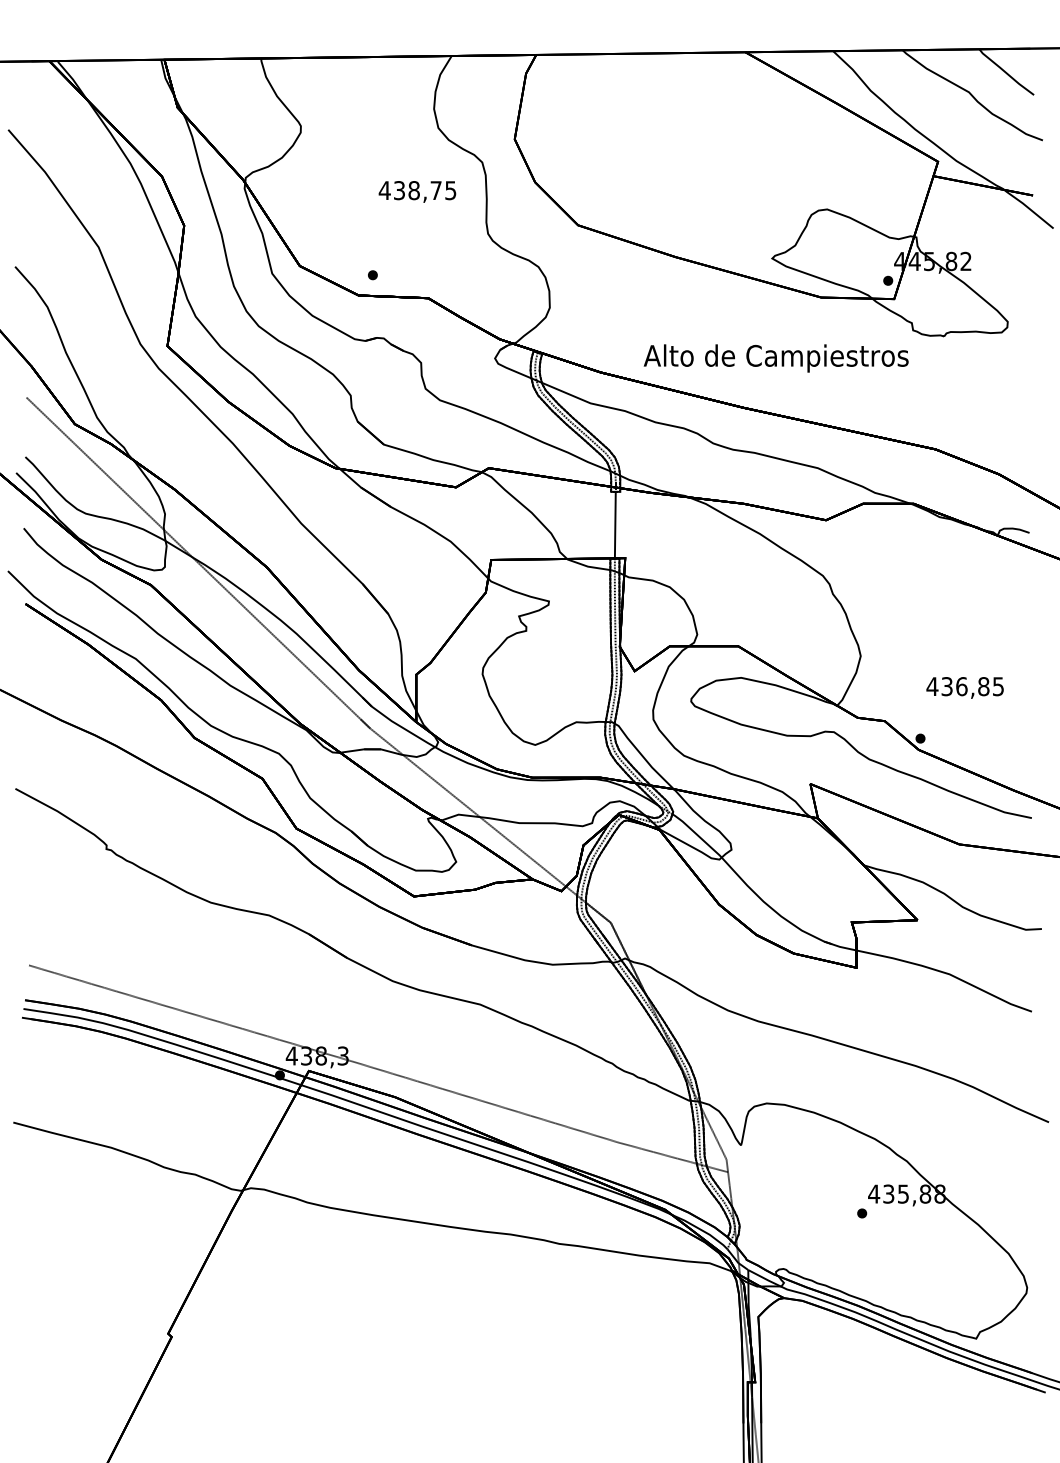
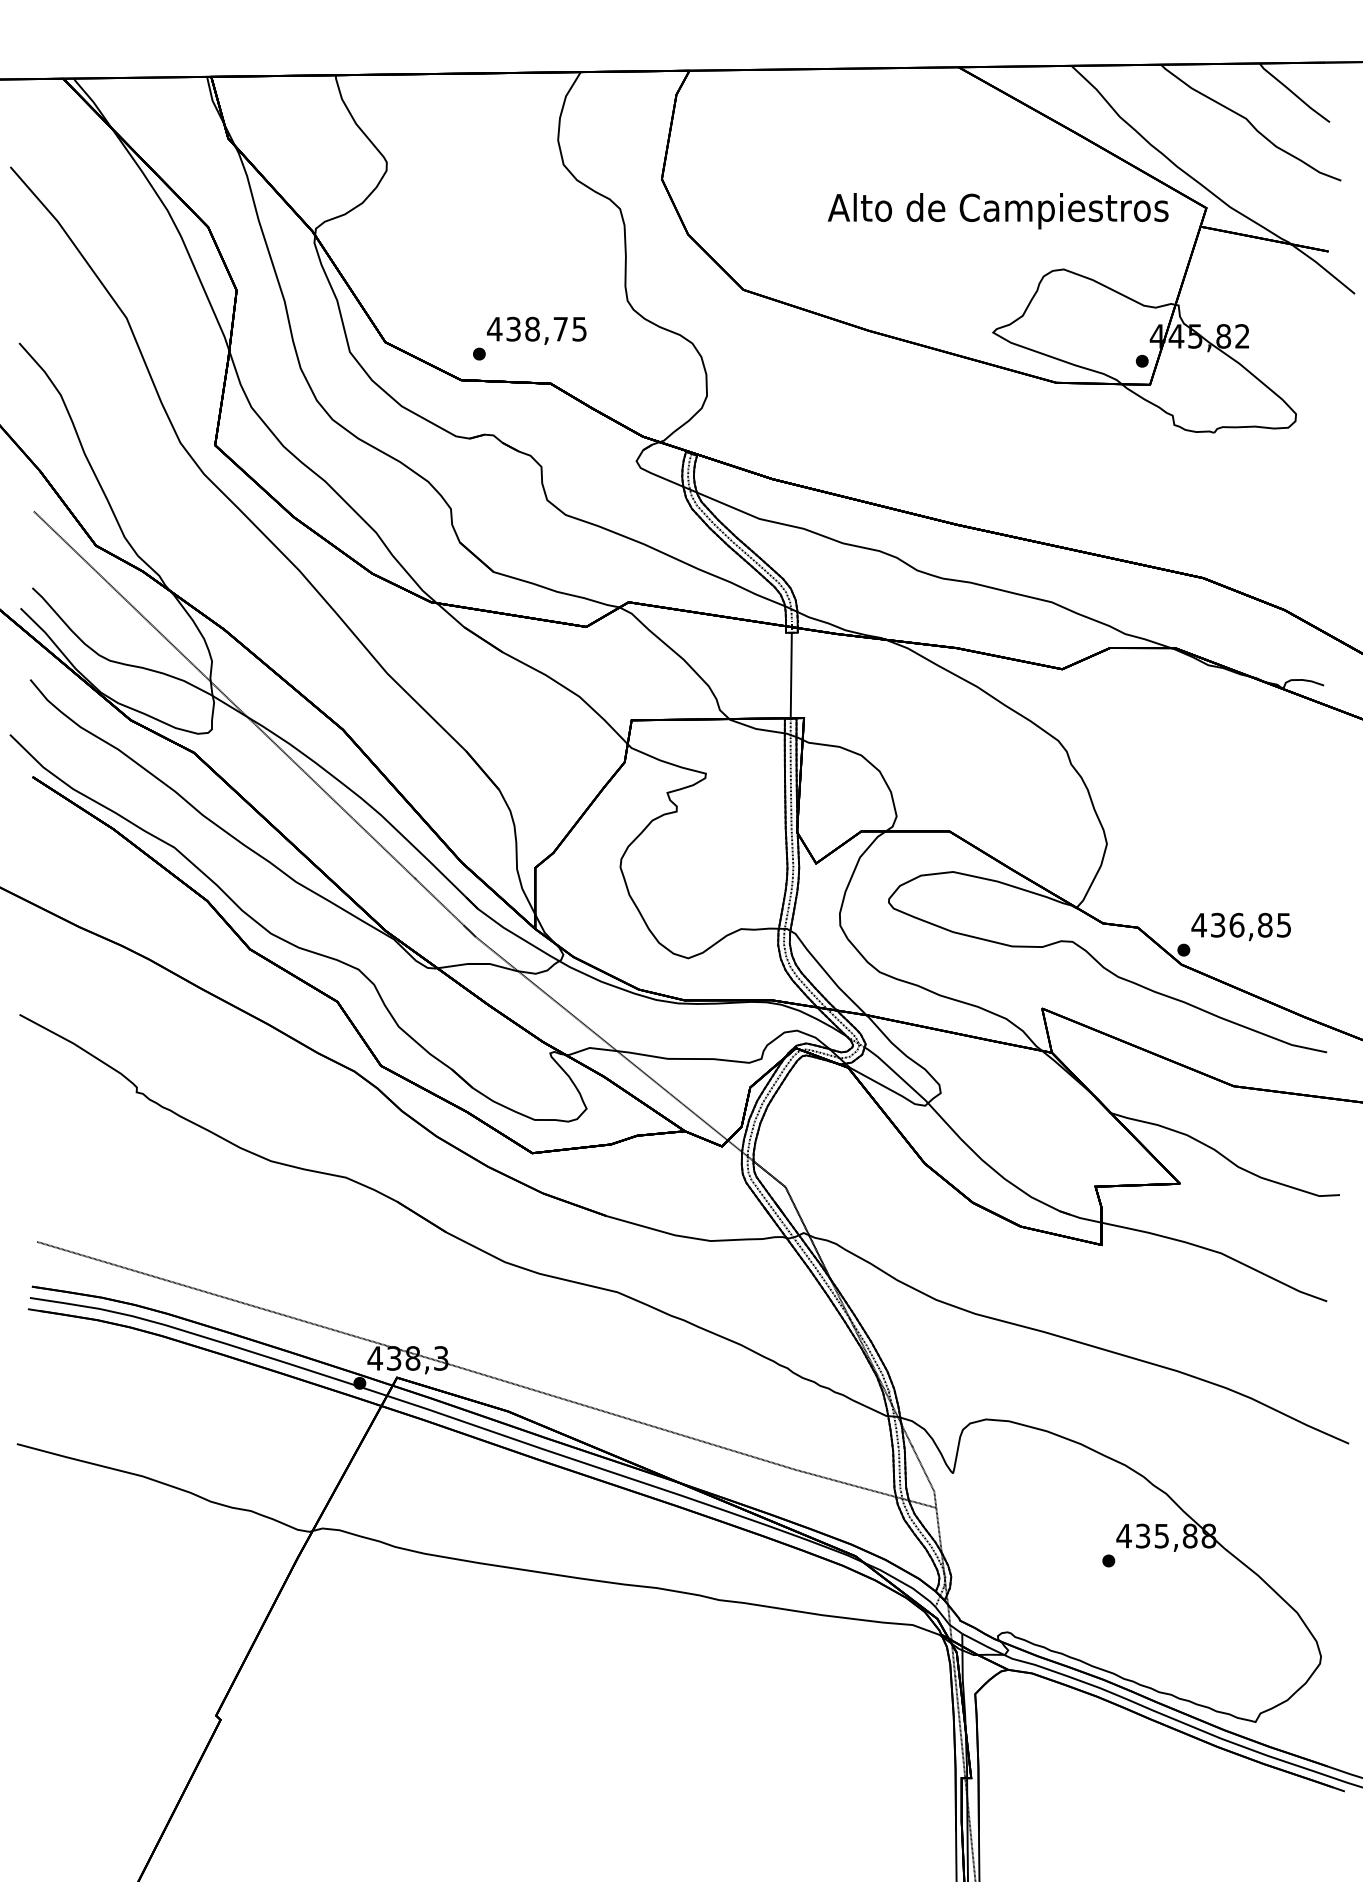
text: (417, 191) -> (536, 330), moved
text: (775, 358) -> (997, 211), moved
text: (964, 687) -> (1240, 926), moved

